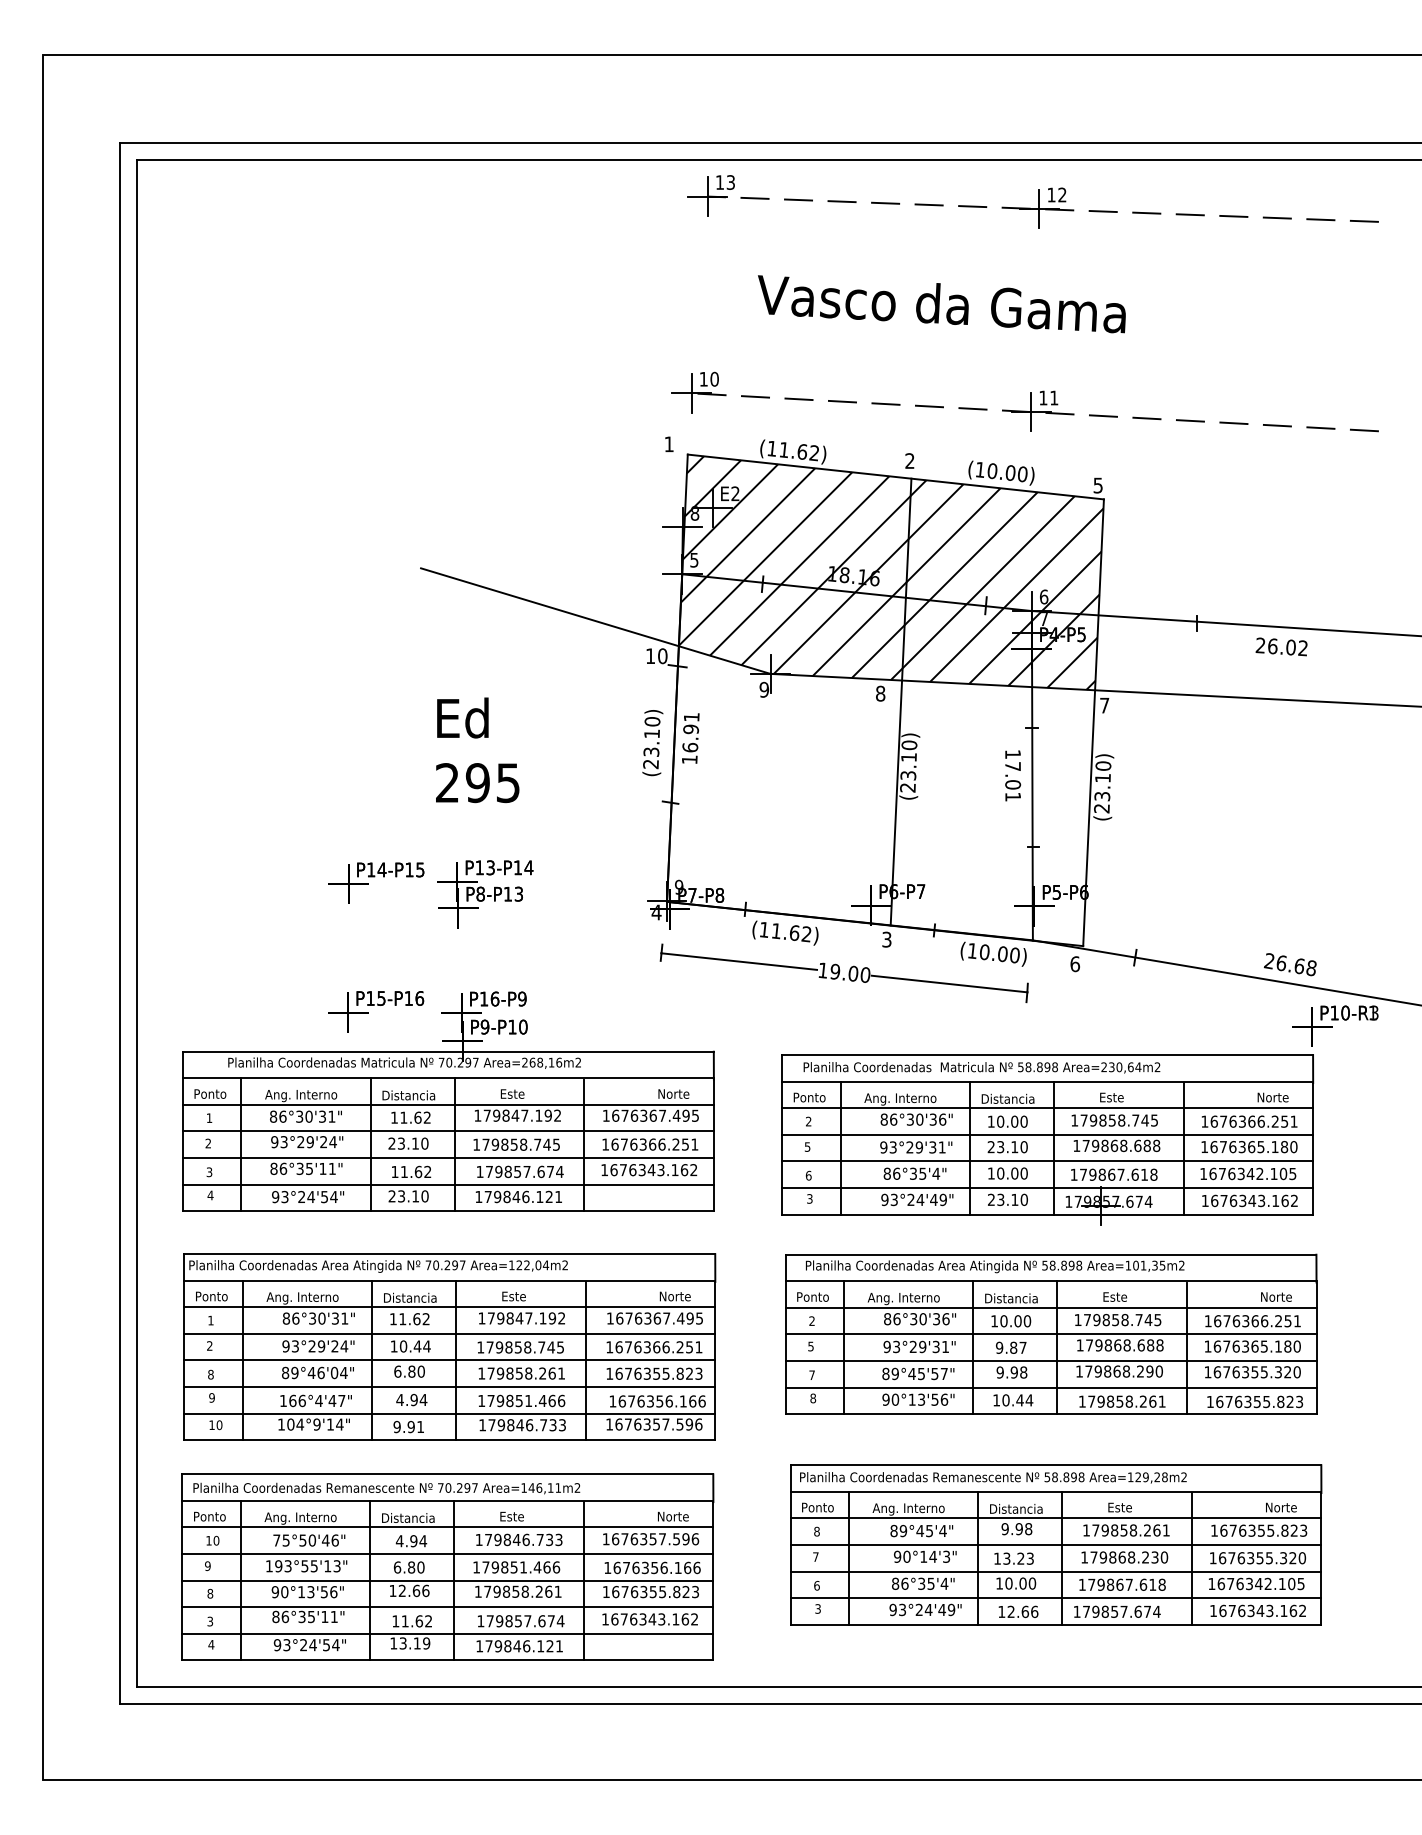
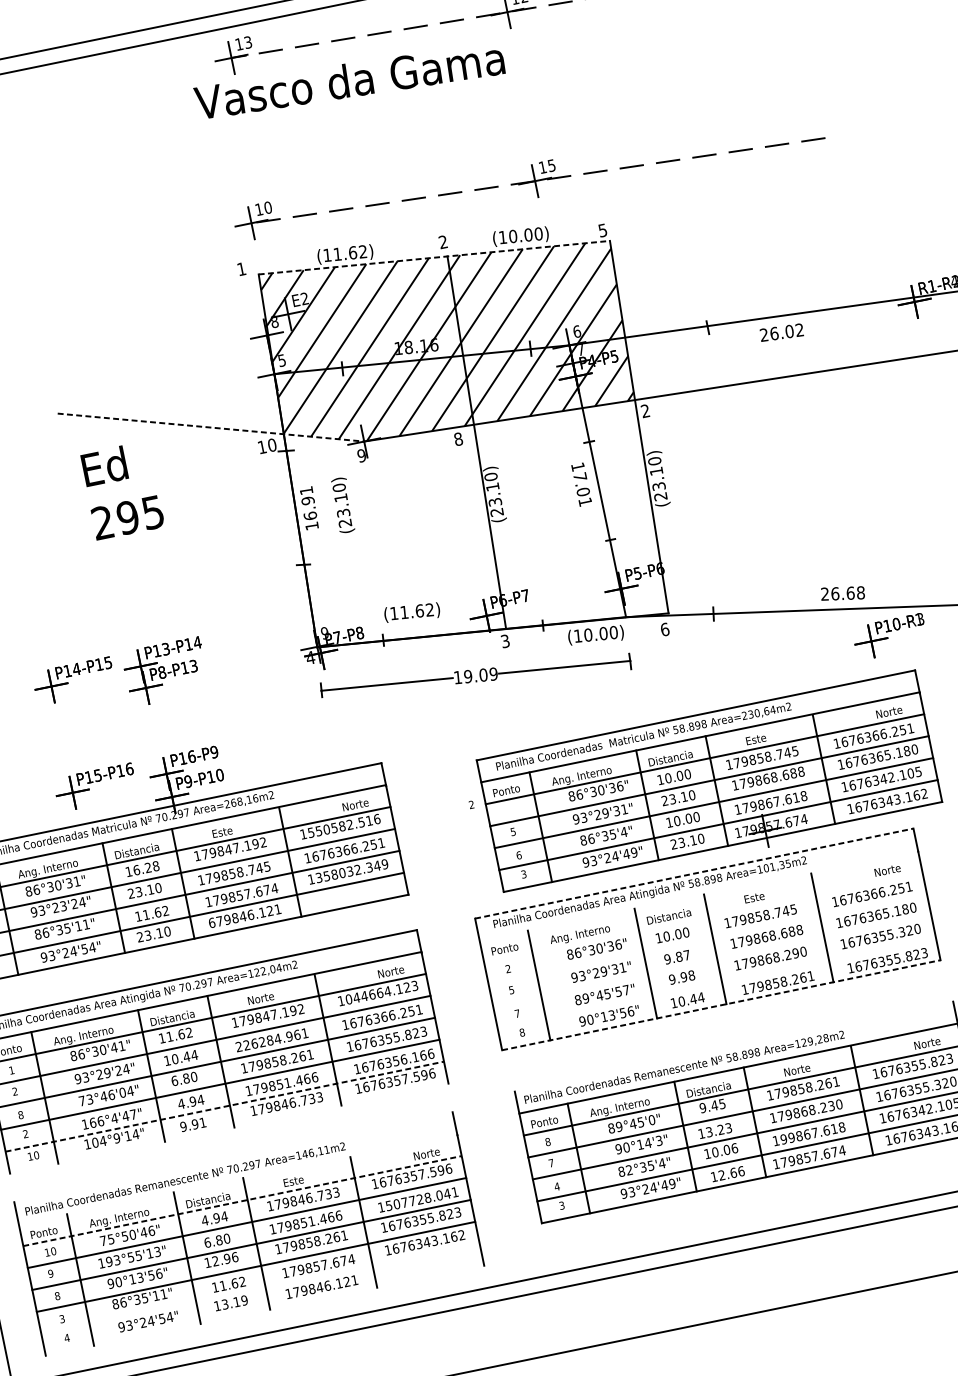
text: (941, 304) -> (349, 81), moved
text: (1054, 397) -> (551, 165), 11 -> 15
line: (896, 477) -> (434, 258), solid -> dashed
line: (595, 621) -> (210, 427), solid -> dashed
text: (1104, 705) -> (645, 411), 7 -> 2
text: (652, 743) -> (342, 505), moved
text: (477, 750) -> (122, 490), moved
text: (785, 932) -> (412, 612), moved
text: (864, 974) -> (492, 673), 19.00 -> 19.09
text: (655, 1115) -> (344, 825), 1676367.495 -> 1550582.516
text: (415, 1117) -> (146, 868), 11.62 -> 16.28
part: (1047, 1139) -> (710, 785), moved
text: (309, 1141) -> (62, 905), 93°29'24" -> 93°23'24"
text: (653, 1170) -> (351, 871), 1676343.162 -> 1358032.349
text: (478, 1196) -> (211, 922), 179846.121 -> 679846.121
line: (1051, 1254) -> (694, 873), solid -> dashed
line: (1050, 1281) -> (698, 895), removed
text: (518, 1296) -> (261, 998), Este -> Norte
line: (1050, 1307) -> (702, 917), removed
text: (335, 1318) -> (114, 1047), 86°30'31" -> 86°30'41"
text: (659, 1318) -> (381, 992), 1676367.495 -> 1044664.123
line: (1050, 1334) -> (707, 939), removed
text: (520, 1347) -> (271, 1040), 179858.745 -> 226284.961
line: (1050, 1360) -> (711, 961), removed
text: (290, 1372) -> (86, 1099), 89°46'04" -> 73°46'04"
line: (1050, 1387) -> (716, 983), removed
text: (211, 1397) -> (25, 1133), 9 -> 2
line: (450, 1413) -> (225, 1106), solid -> dashed
line: (1051, 1414) -> (721, 1005), solid -> dashed
line: (449, 1440) -> (229, 1129), removed
line: (1055, 1465) -> (733, 1046), removed
line: (447, 1474) -> (233, 1157), removed
line: (447, 1500) -> (237, 1178), removed
text: (1124, 1507) -> (797, 1069), Este -> Norte
line: (448, 1527) -> (242, 1201), solid -> dashed
text: (1023, 1529) -> (718, 1105), 9.98 -> 9.45
text: (942, 1531) -> (651, 1120), 89°45'4" -> 89°45'0"
text: (656, 1567) -> (421, 1198), 1676356.166 -> 1507728.041
text: (904, 1583) -> (629, 1169), 86°35'4" -> 82°35'4"
text: (1032, 1583) -> (734, 1148), 10.00 -> 10.06
text: (1091, 1584) -> (783, 1139), 179867.618 -> 199867.618
text: (816, 1585) -> (556, 1186), 6 -> 4
text: (416, 1590) -> (227, 1258), 12.66 -> 12.96
line: (447, 1633) -> (260, 1288), removed
line: (447, 1660) -> (264, 1311), removed

